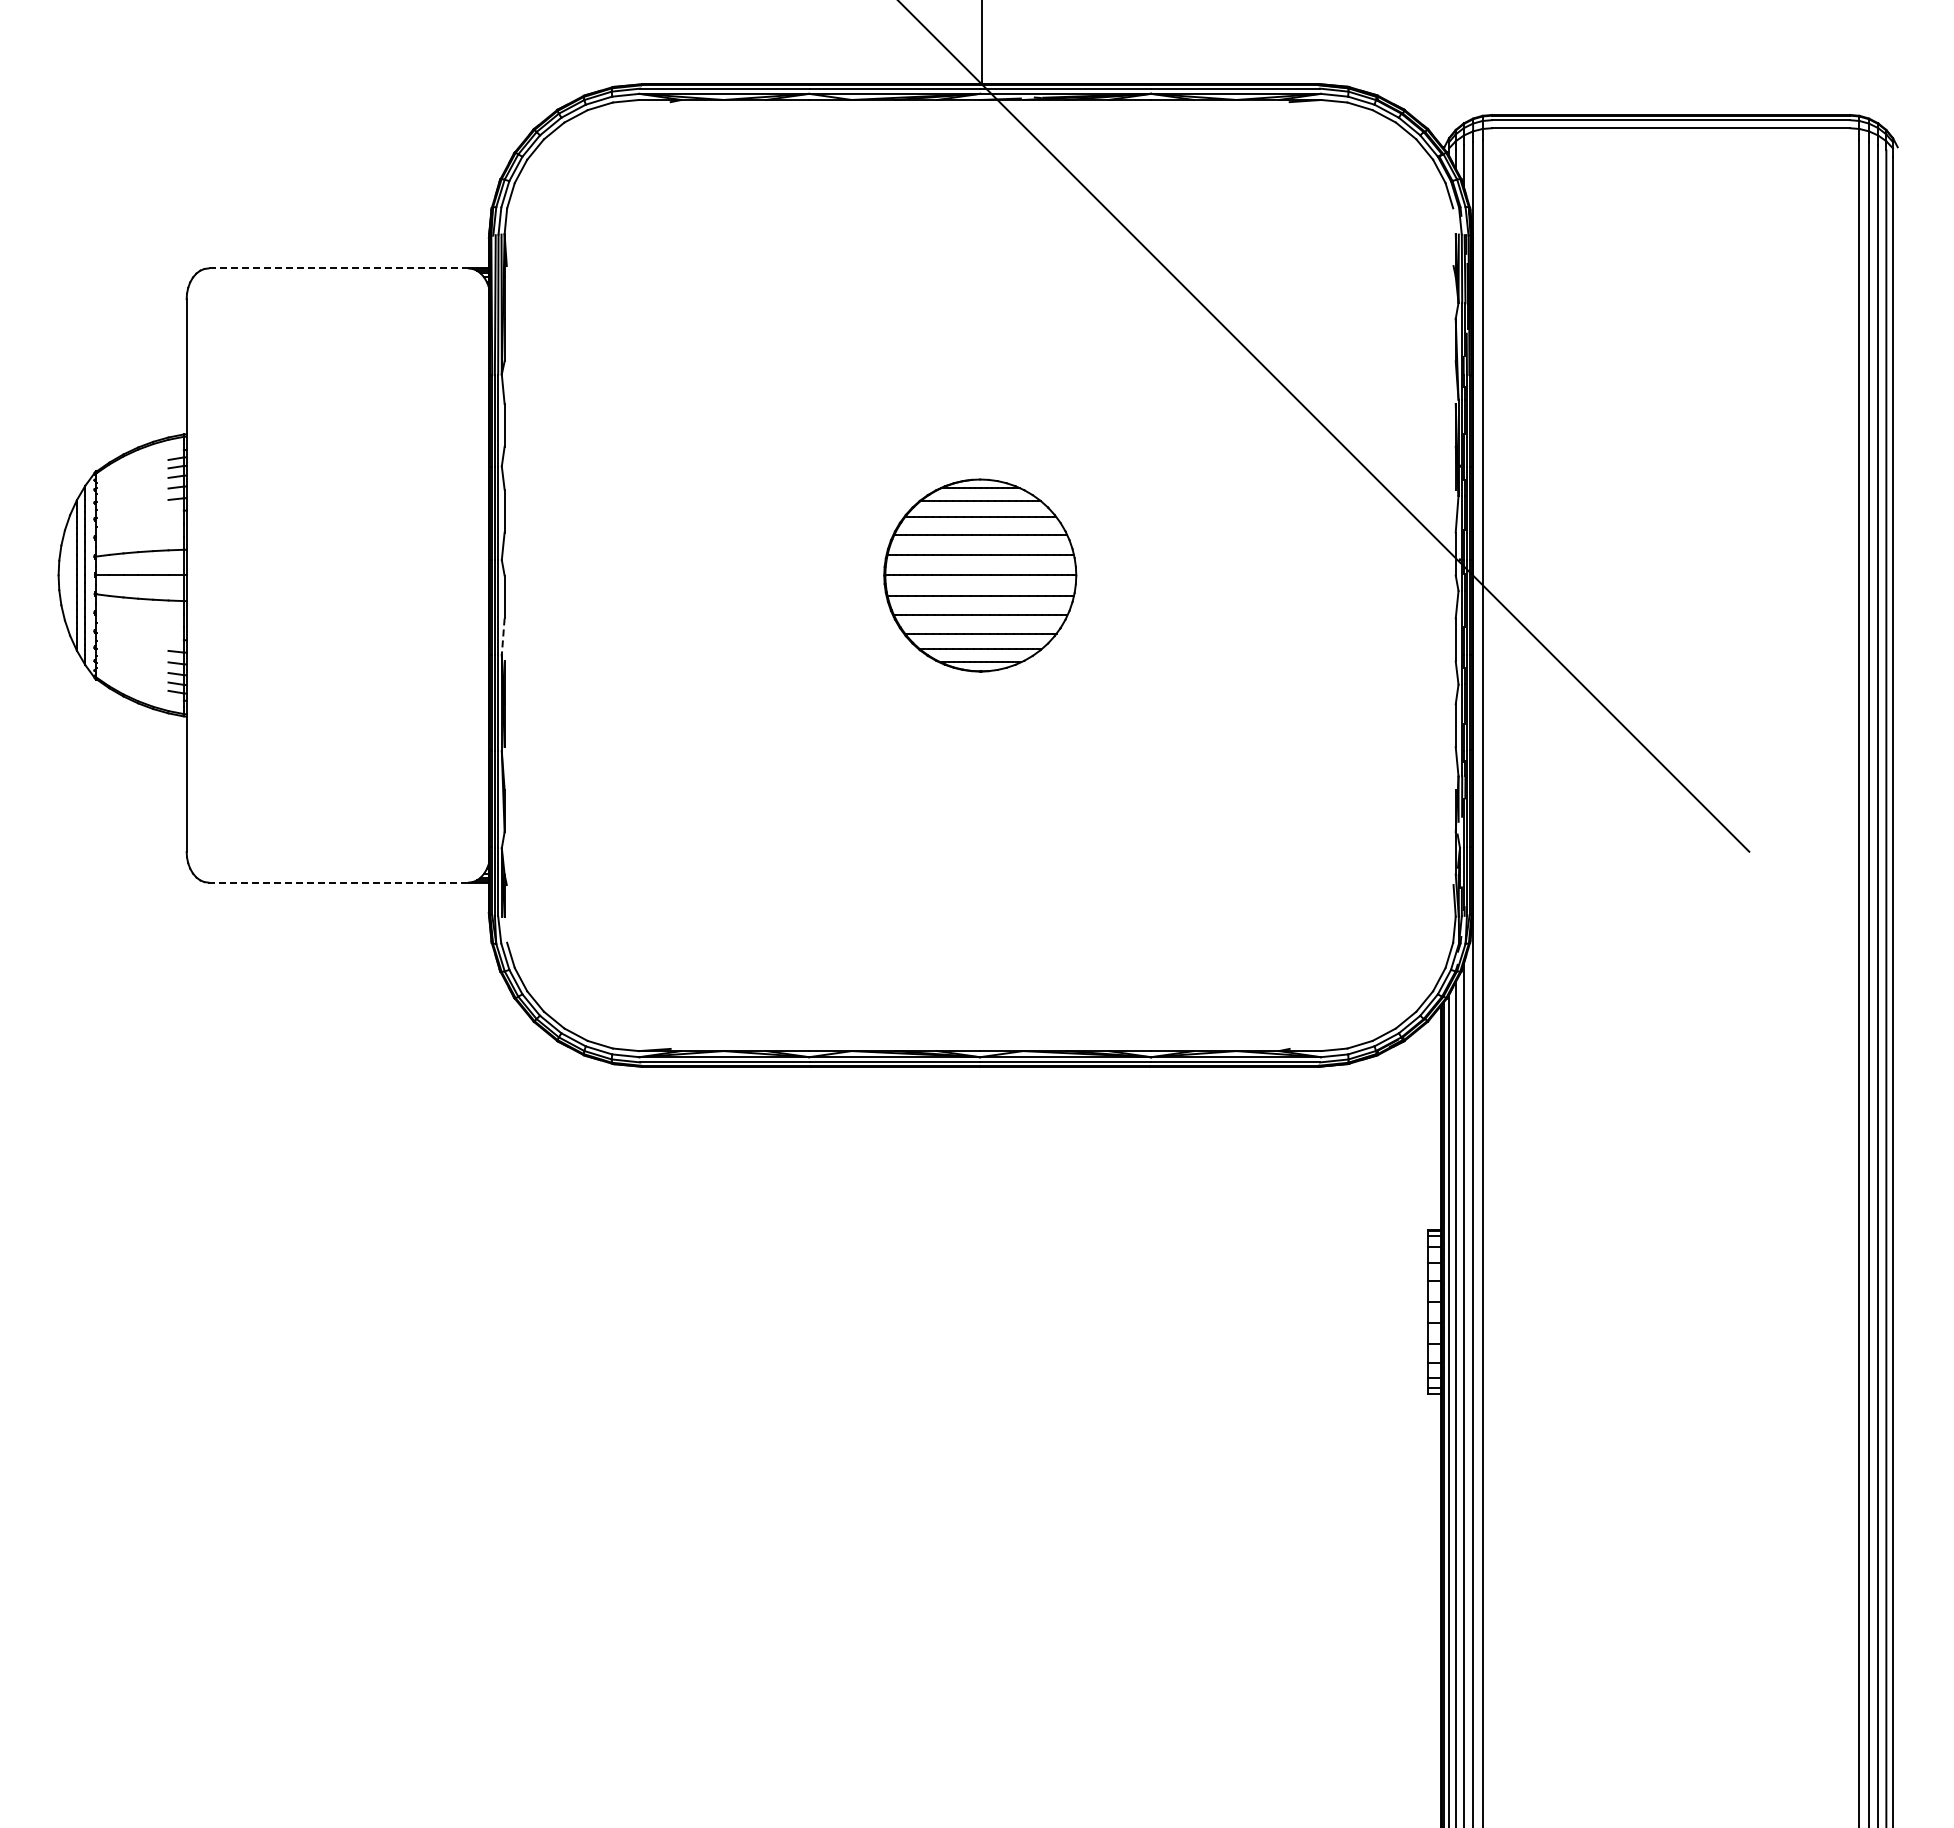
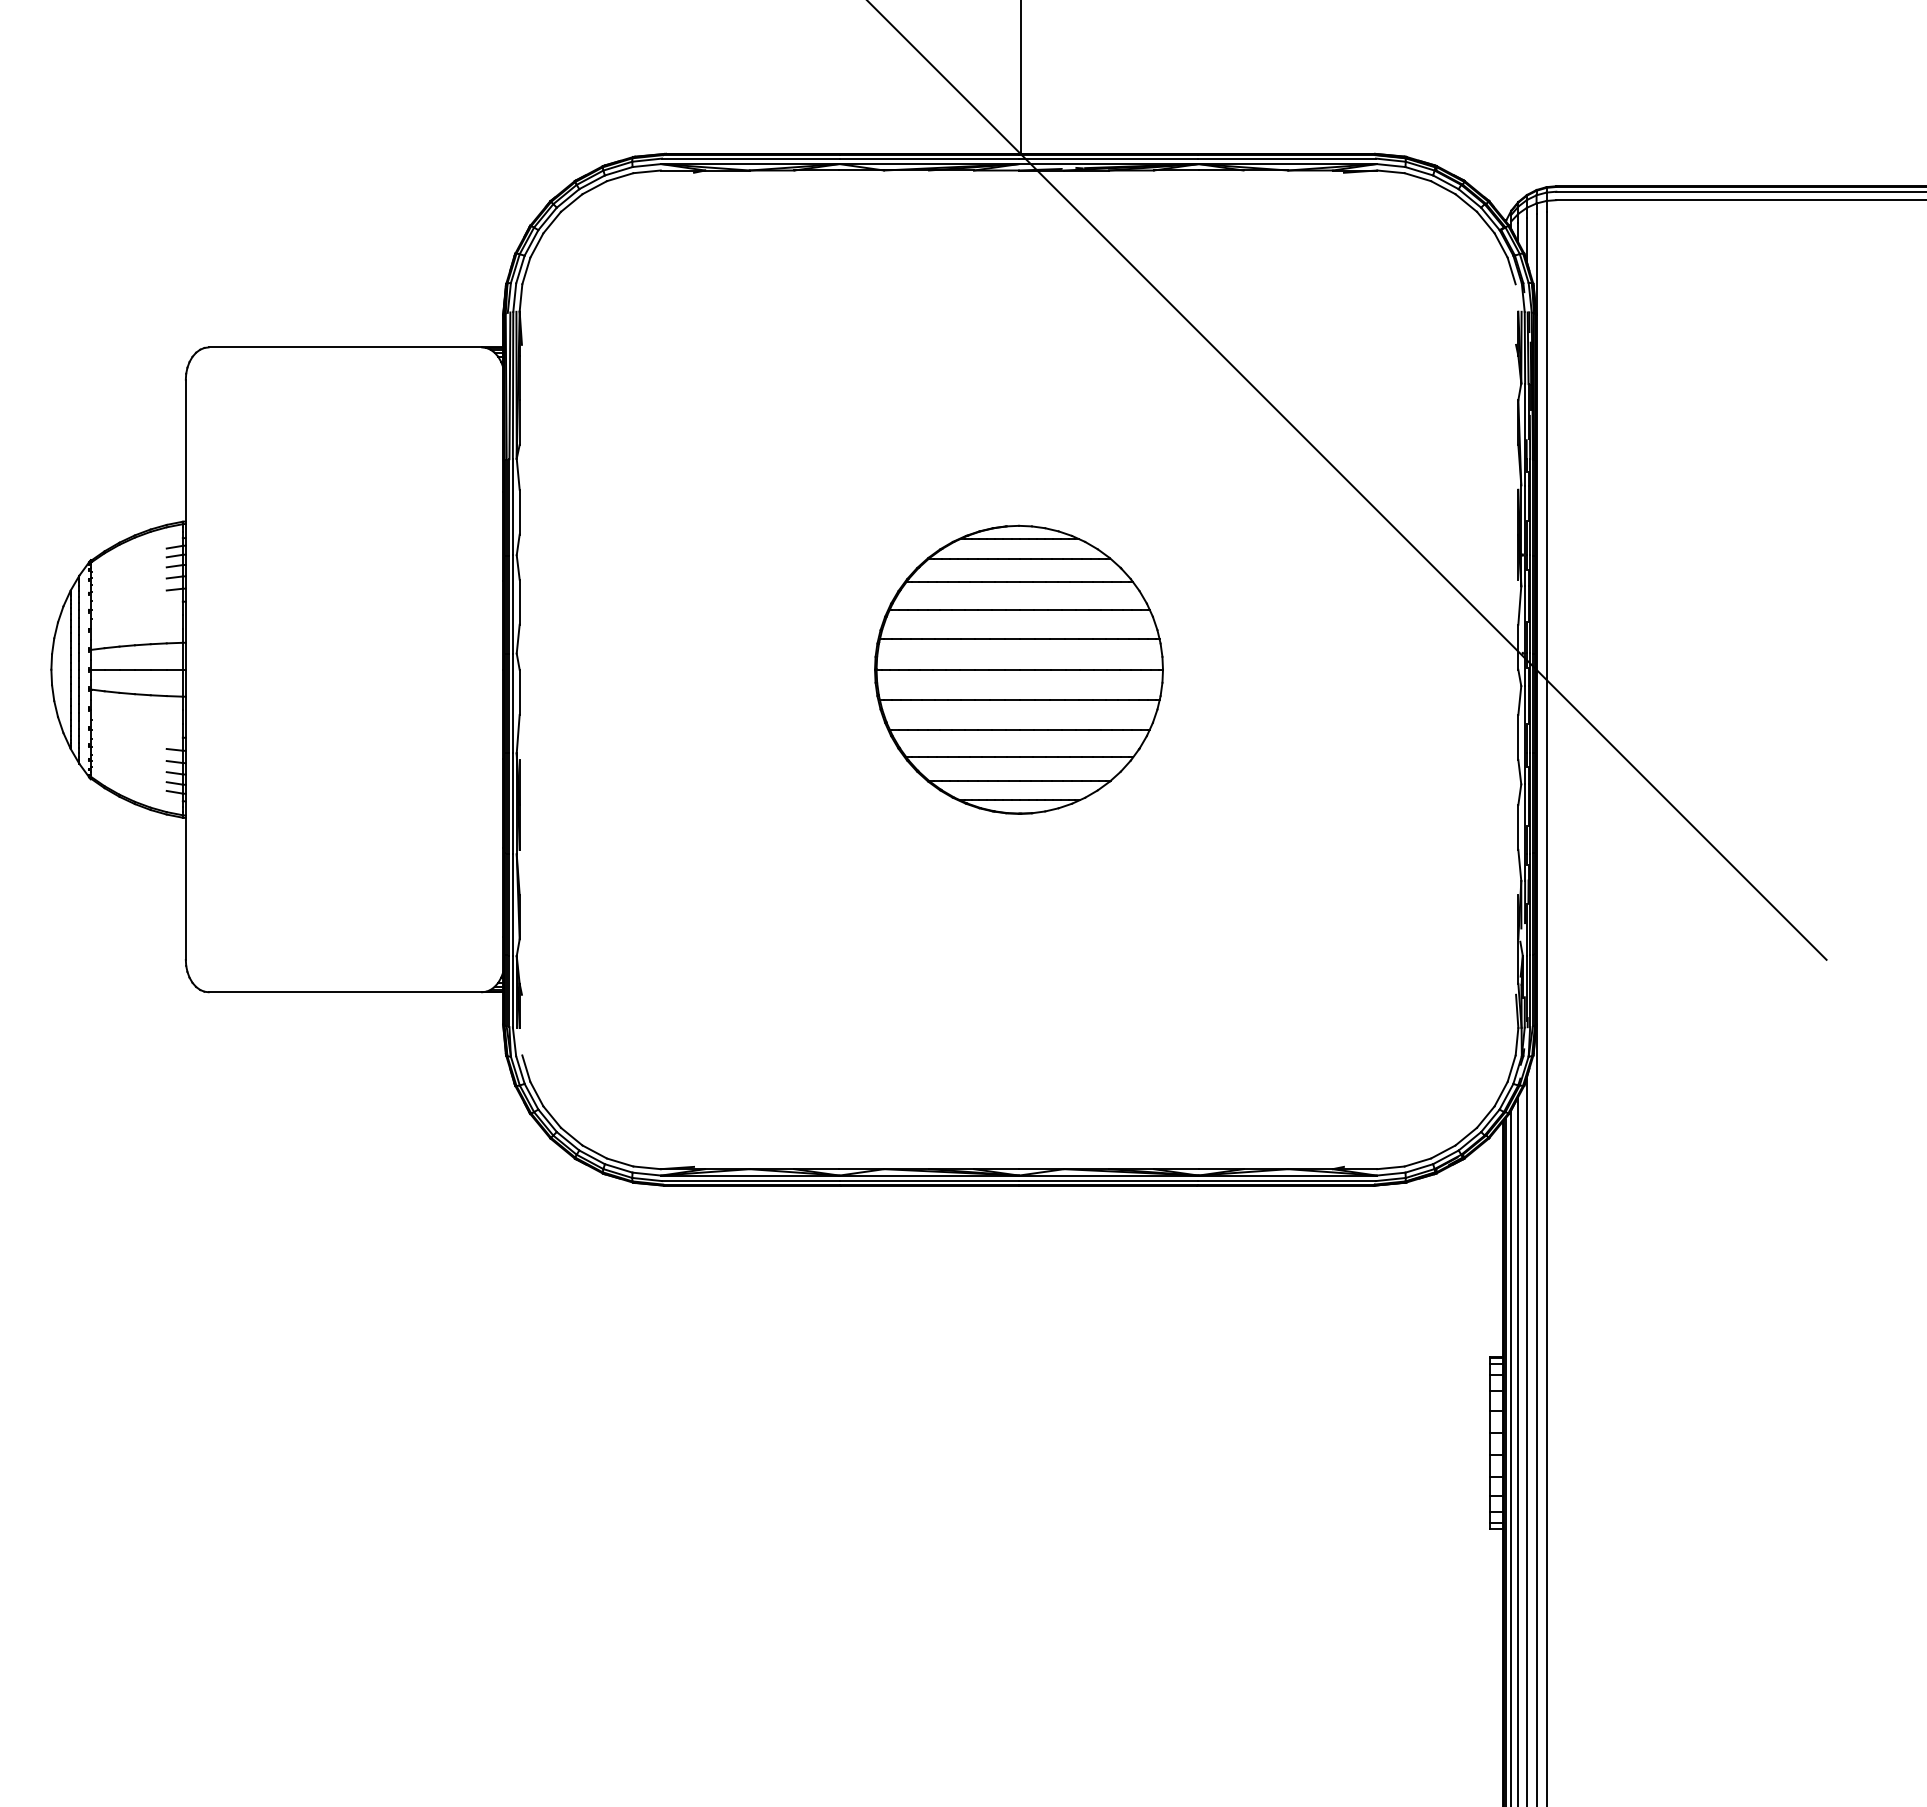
line: (338, 268) -> (345, 347), dashed -> solid
part: (980, 575) -> (1019, 669), size x1.43
line: (503, 637) -> (518, 734), dashed -> solid
line: (339, 882) -> (346, 992), dashed -> solid

